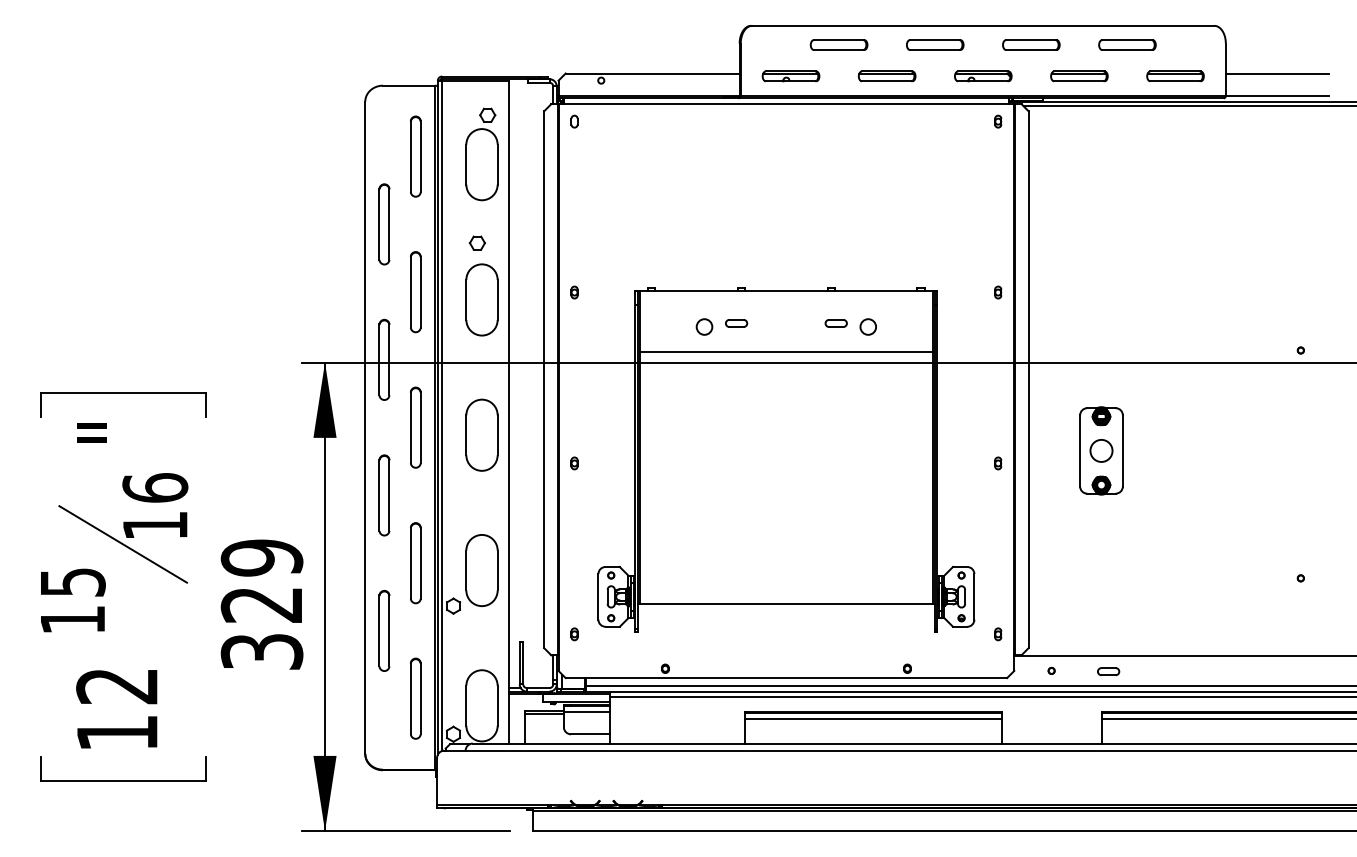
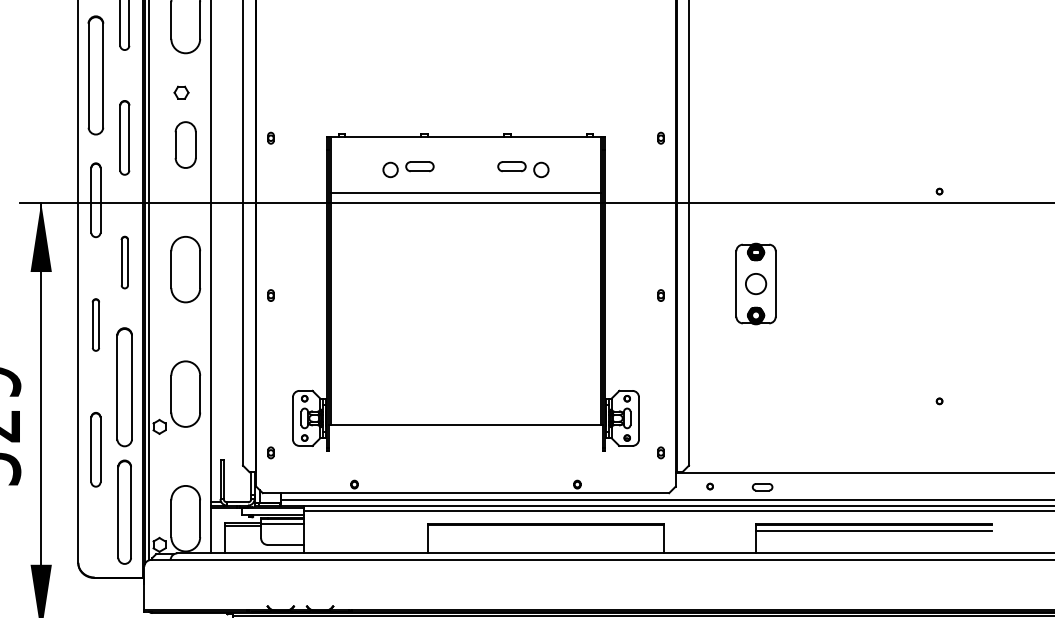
part: (384, 224) -> (95, 75), size x1.6
part: (481, 299) -> (185, 144), size x0.7
part: (736, 323) -> (420, 166), size x1.4
part: (835, 323) -> (511, 166), size x1.4
part: (415, 427) -> (124, 262), size x0.7
part: (384, 495) -> (95, 325), size x0.7
part: (415, 563) -> (124, 387), size x1.6
part: (415, 698) -> (124, 511), size x1.4
line: (873, 718) -> (546, 530), removed

